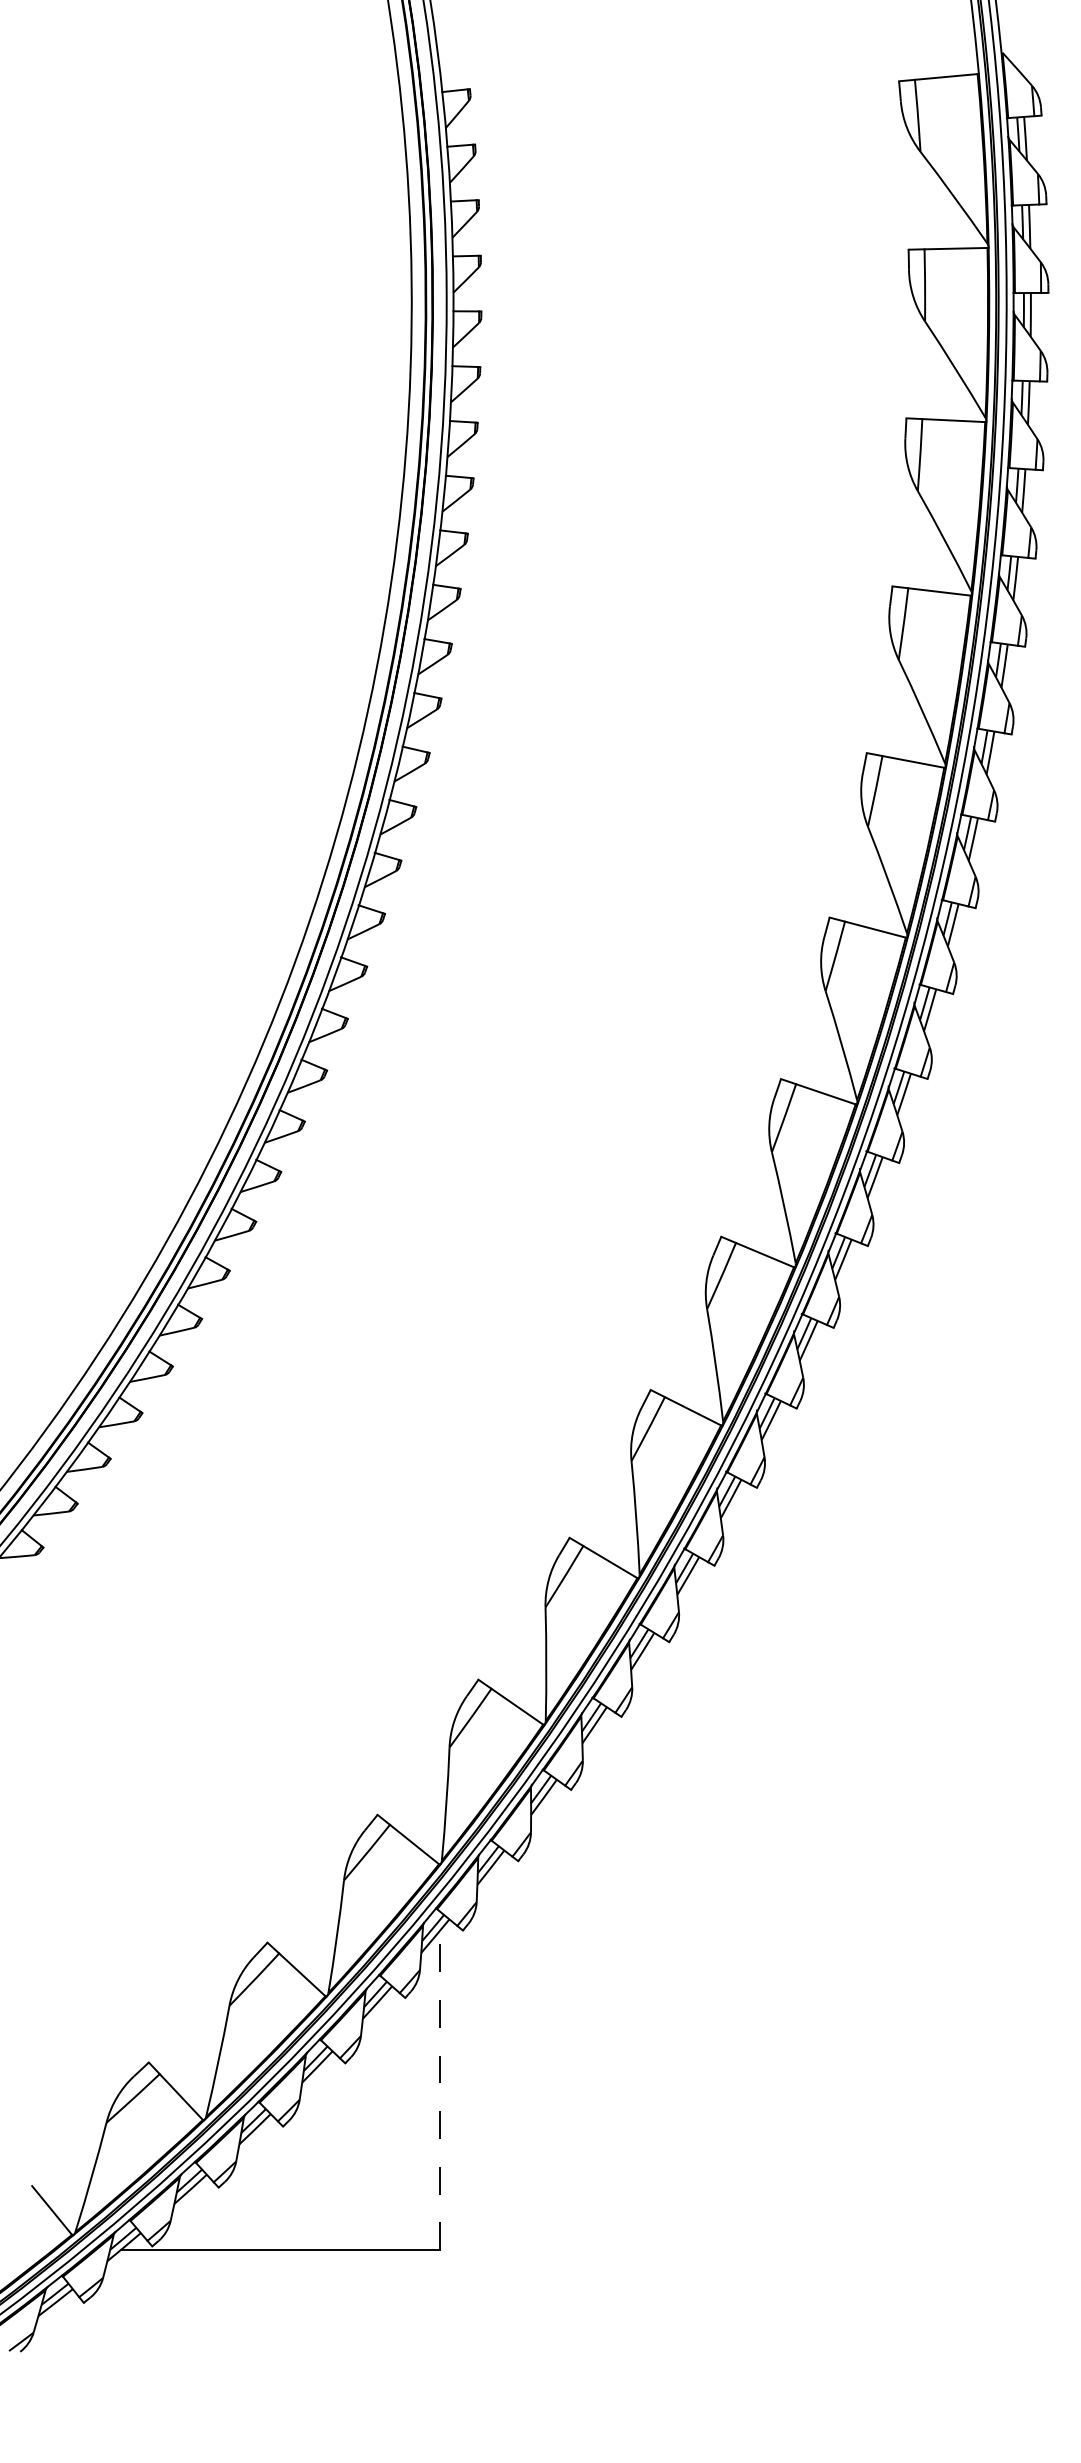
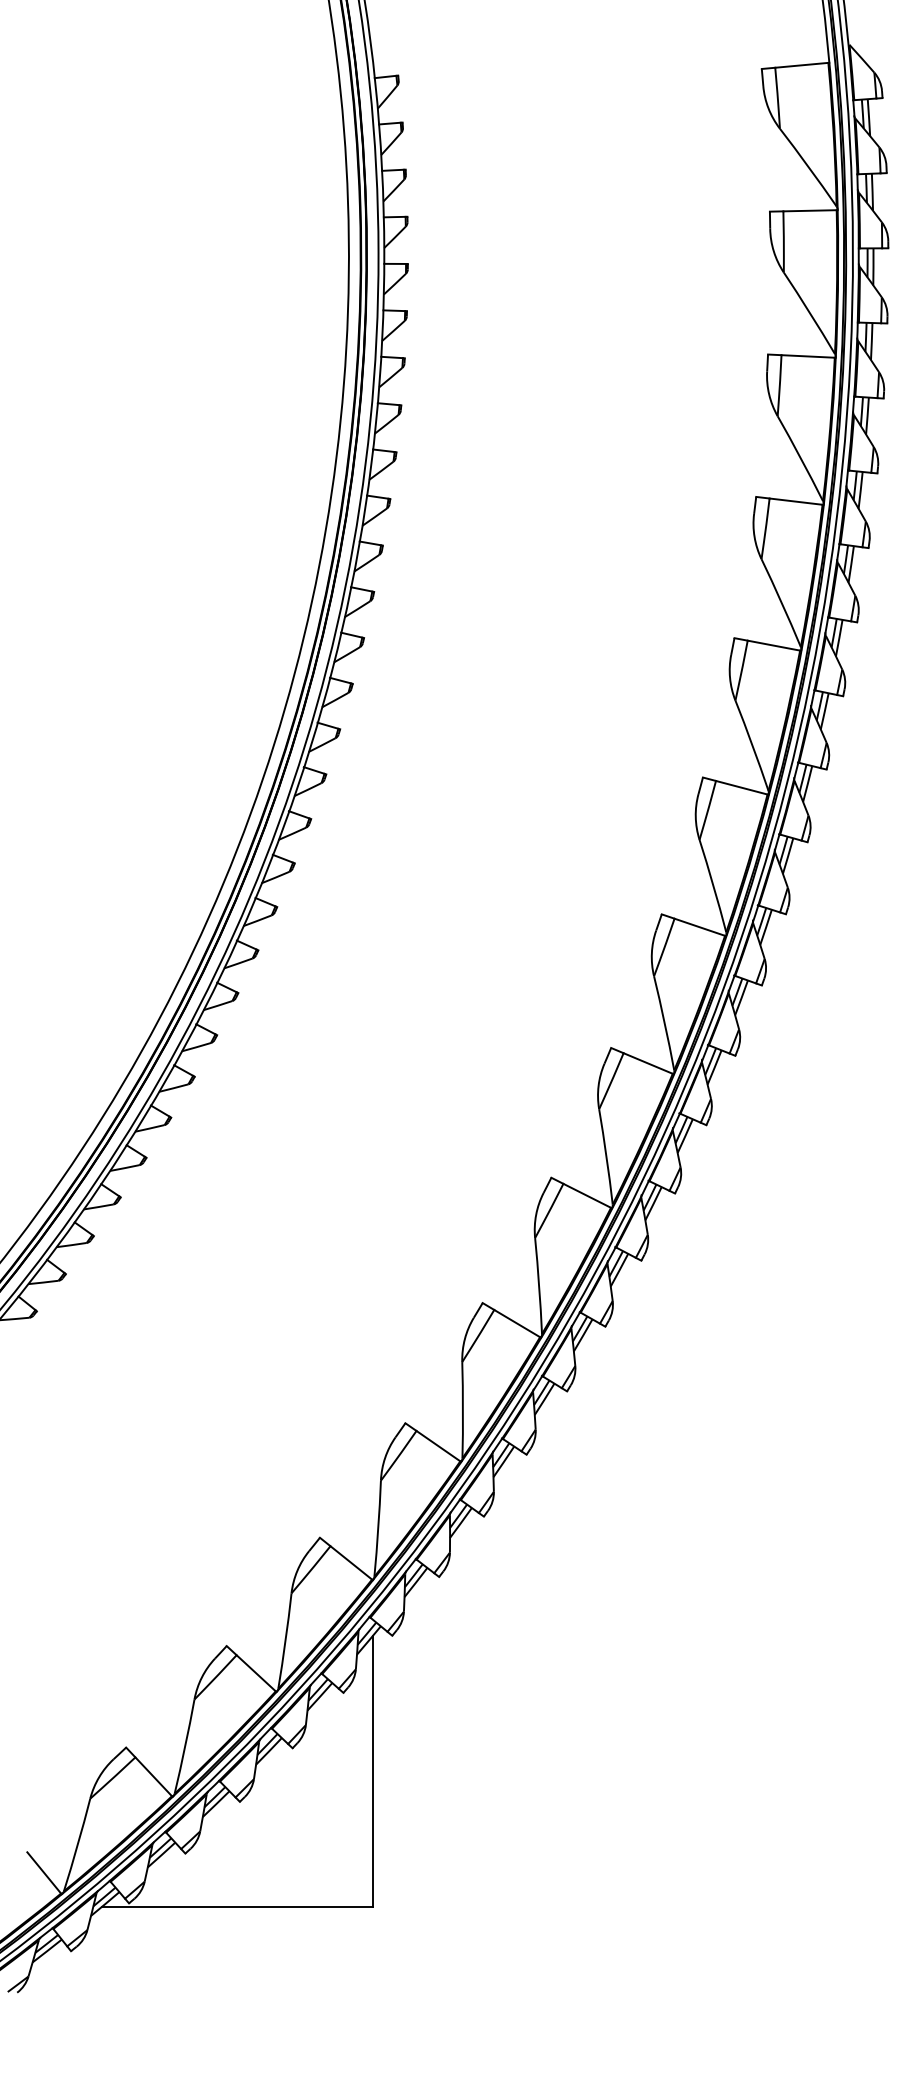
line: (439, 2090) -> (372, 1771), dashed -> solid

